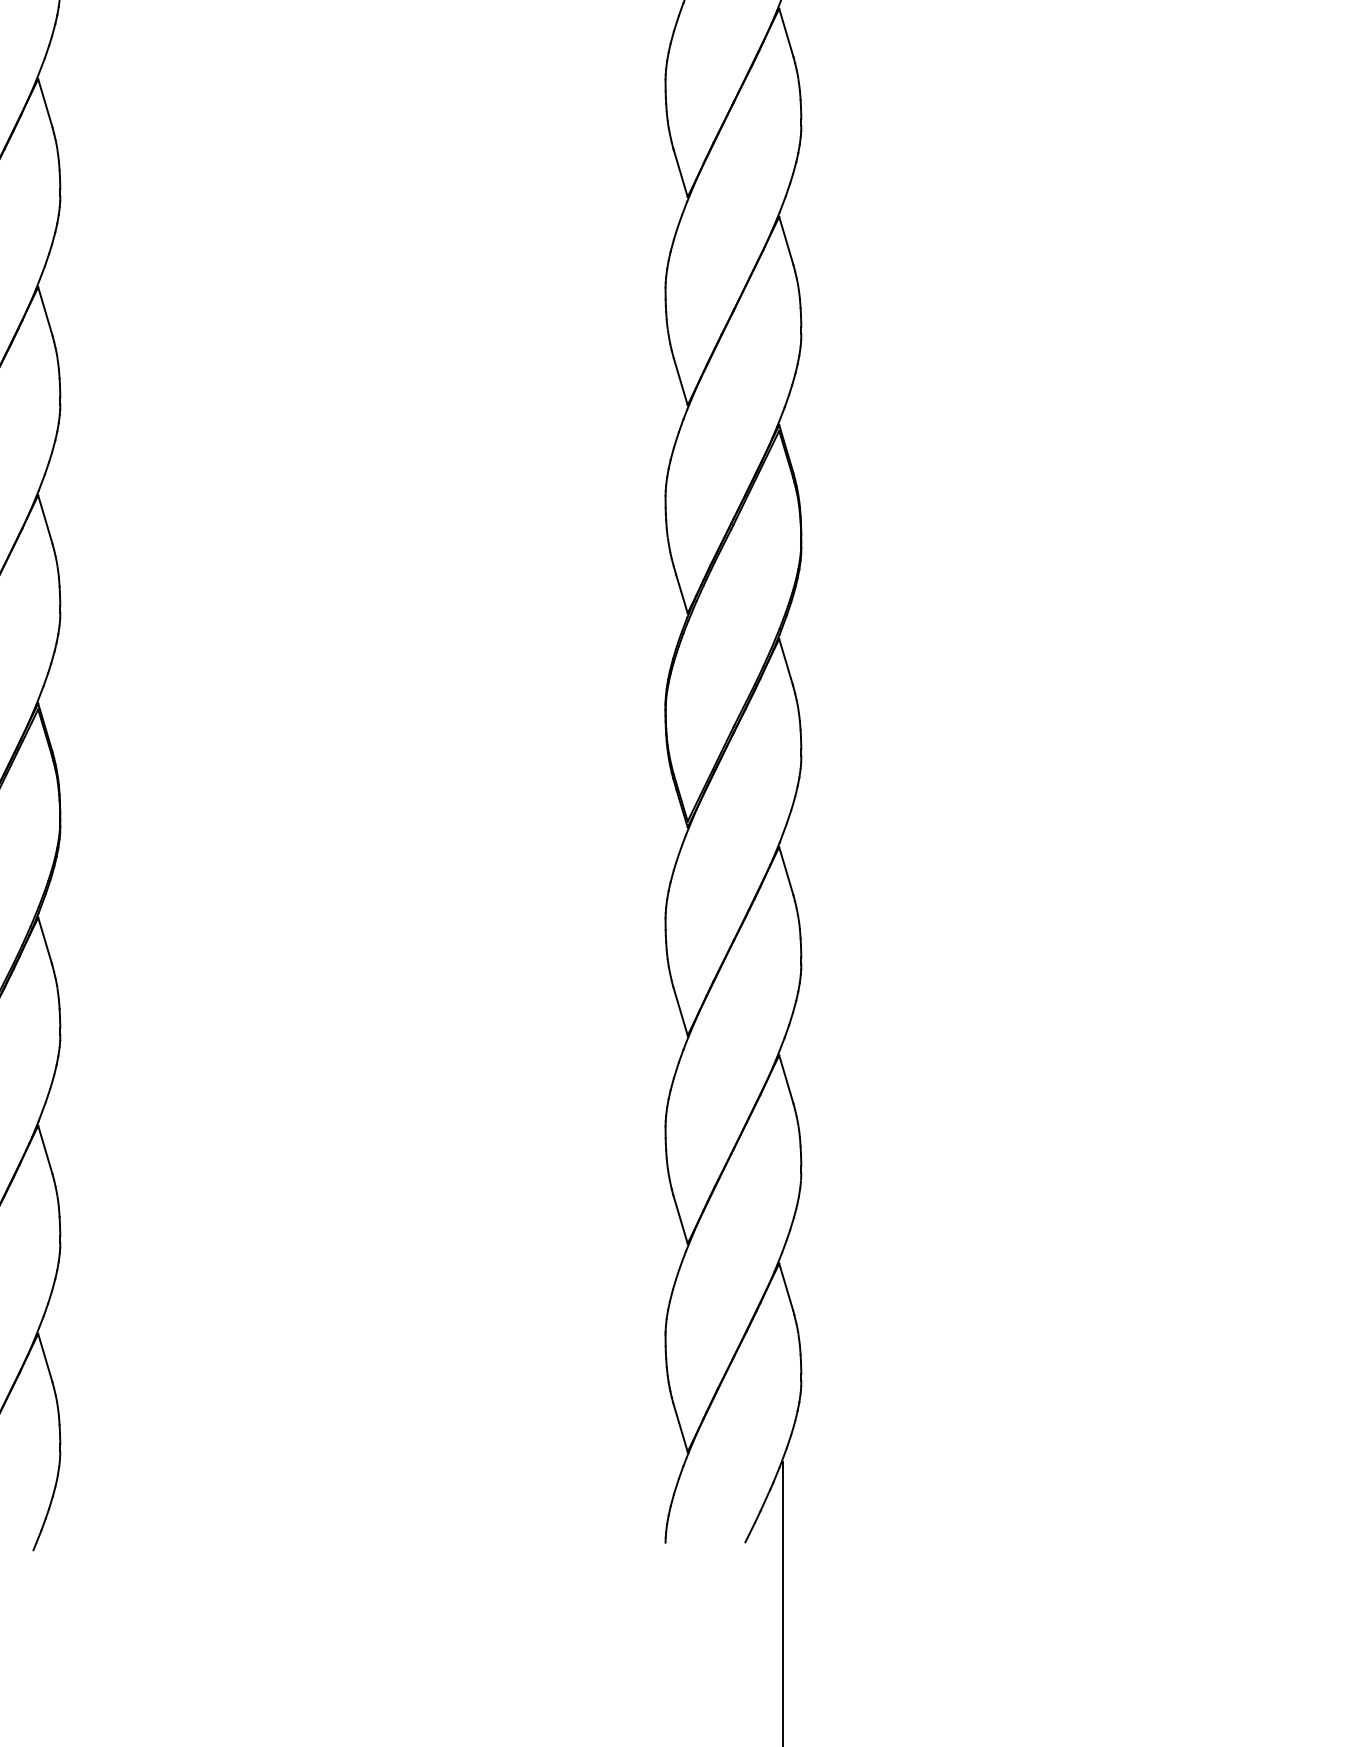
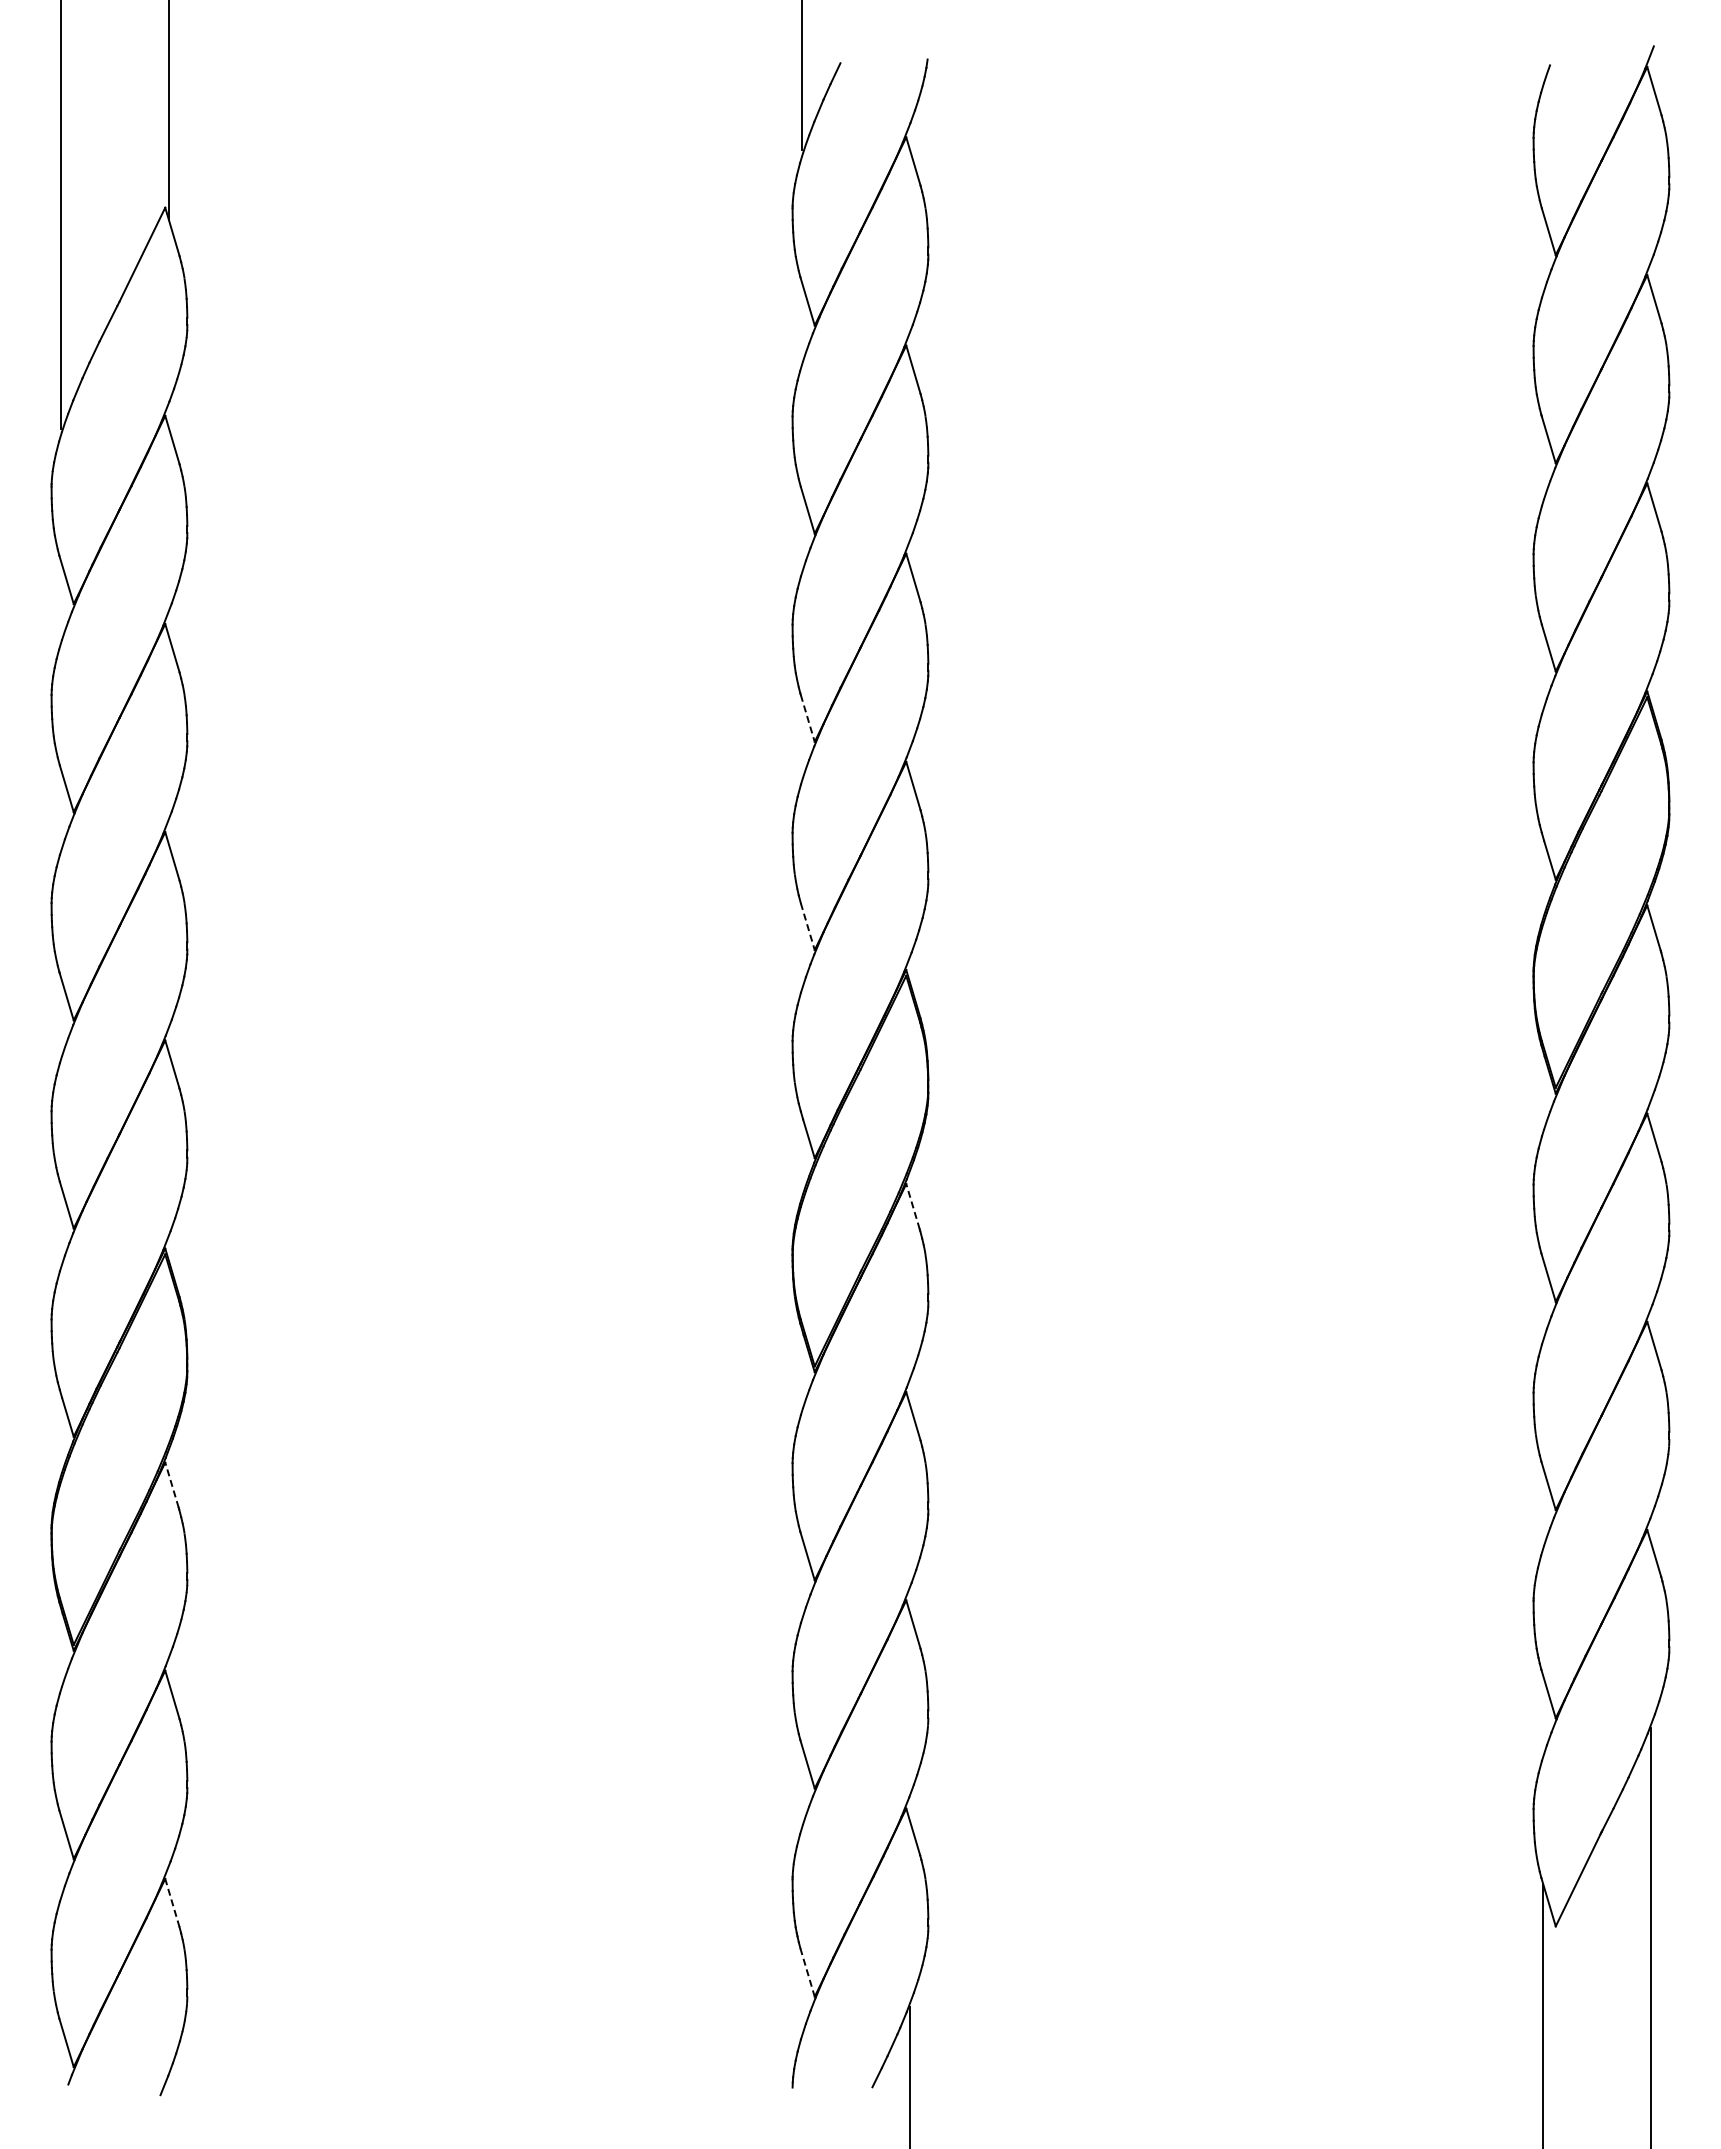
line: (680, 173) -> (807, 718), solid -> dashed
line: (680, 382) -> (807, 927), solid -> dashed
line: (786, 661) -> (913, 1206), solid -> dashed
line: (45, 940) -> (172, 1485), solid -> dashed
line: (45, 1357) -> (172, 1902), solid -> dashed
line: (680, 1428) -> (807, 1973), solid -> dashed

